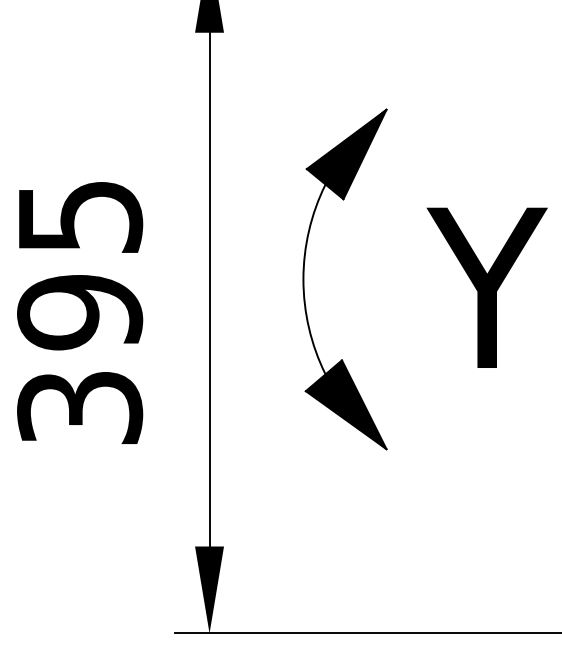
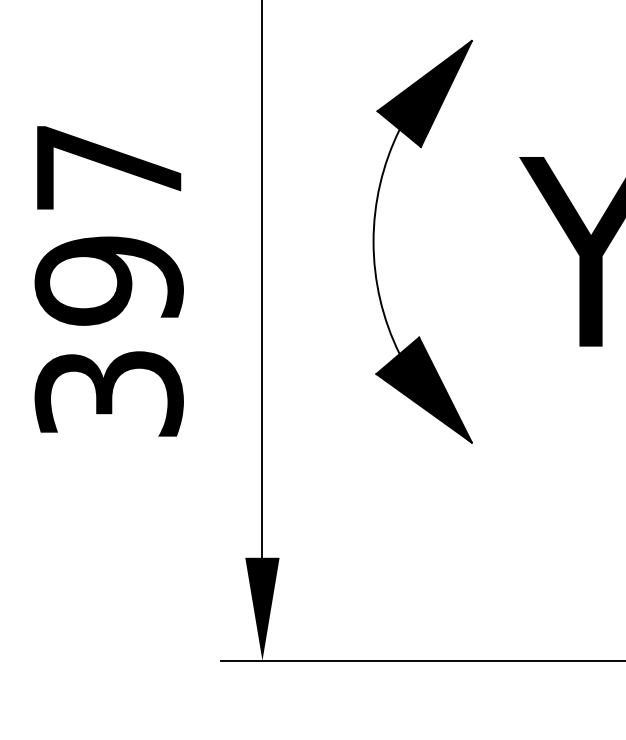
text: (81, 216) -> (110, 167), 395 -> 397

